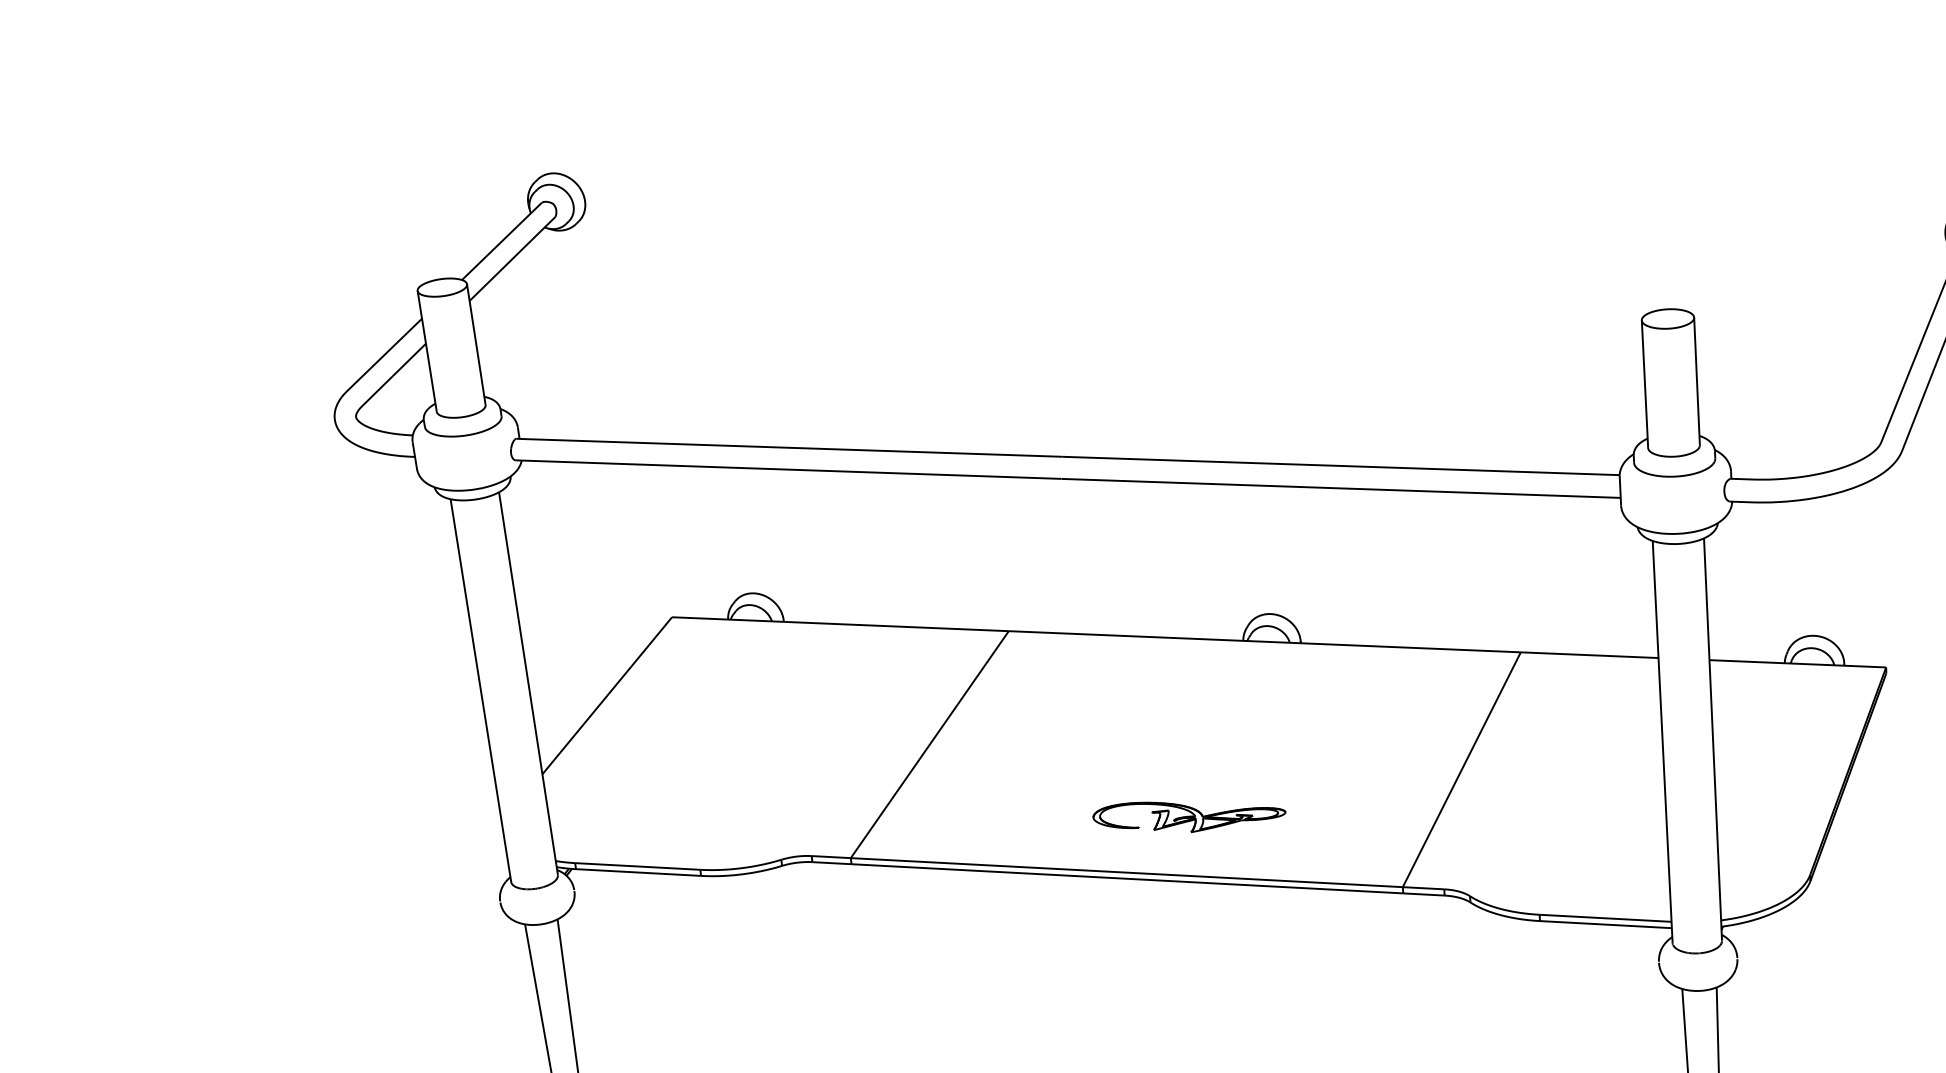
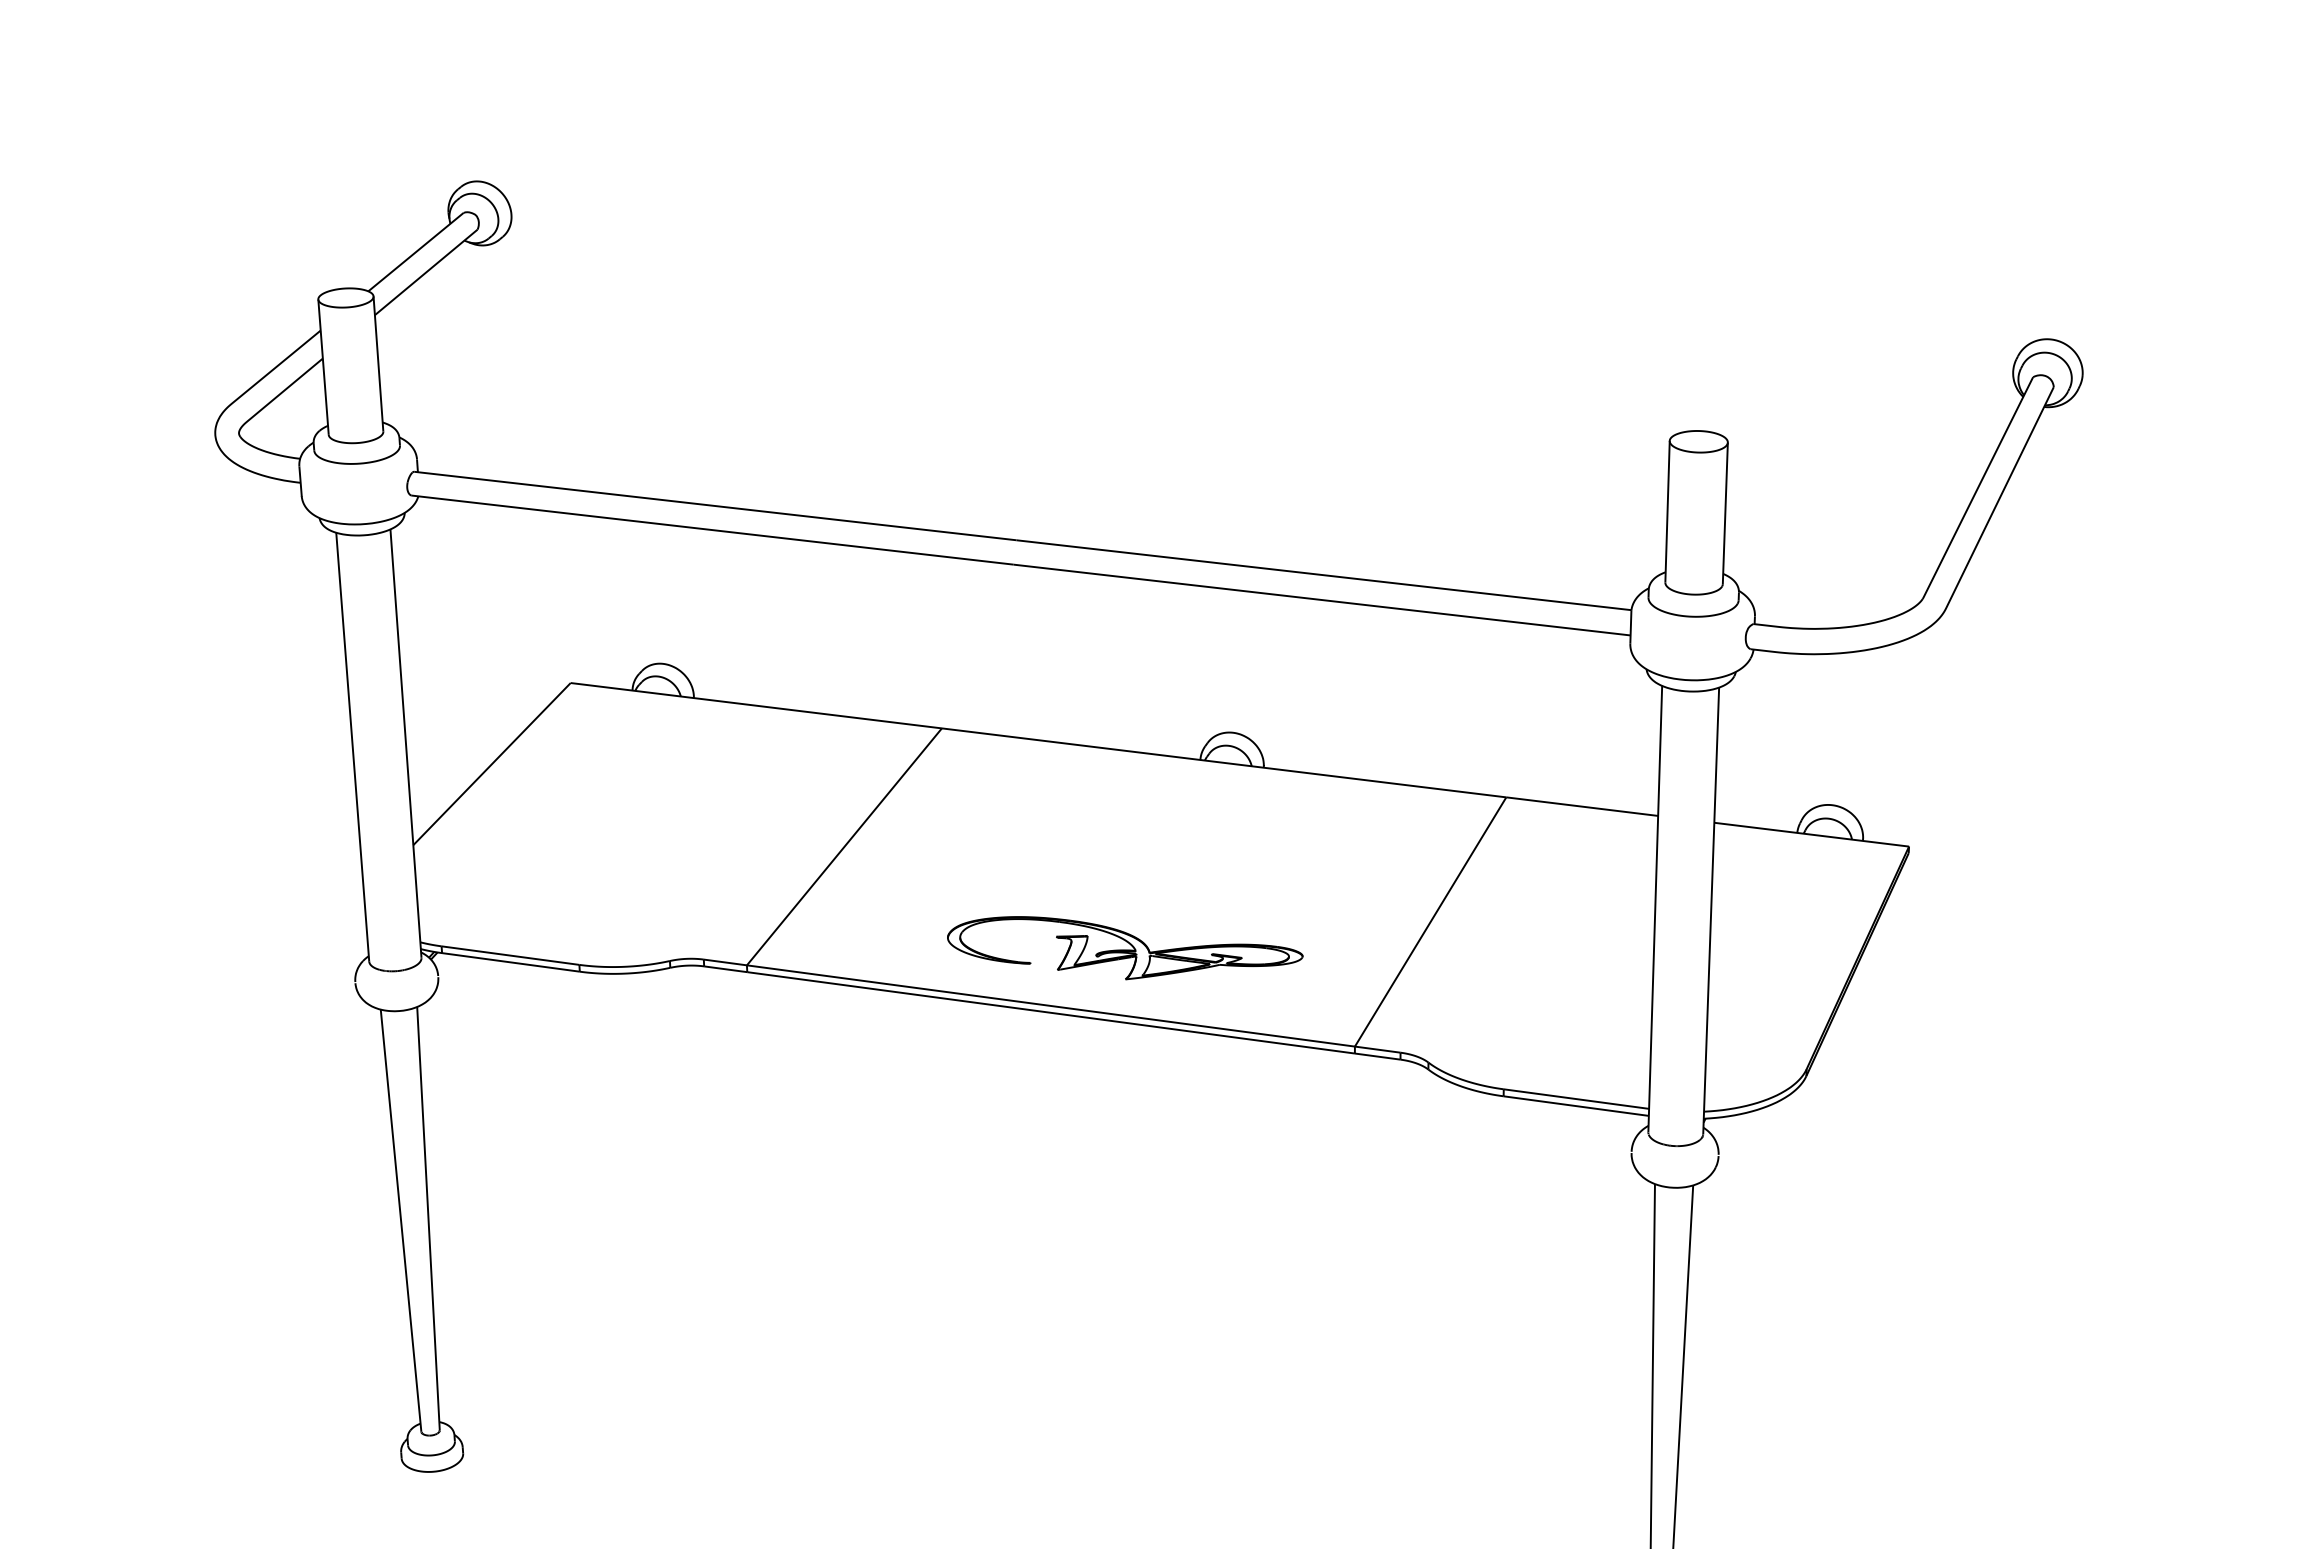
part: (1189, 815) -> (1125, 948), size x1.67

